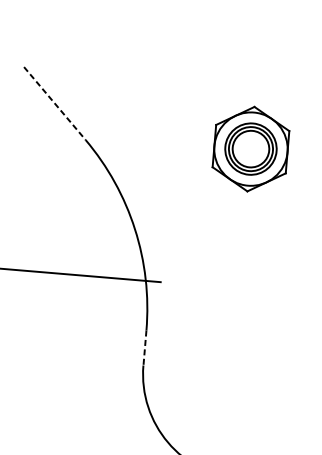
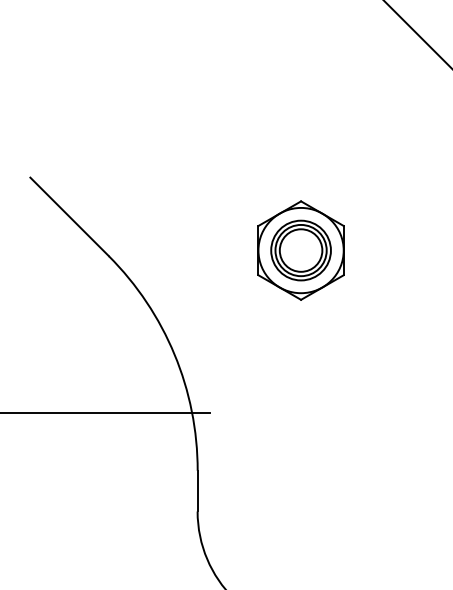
line: (54, 104) -> (69, 217), dashed -> solid
line: (144, 348) -> (197, 491), dashed -> solid

